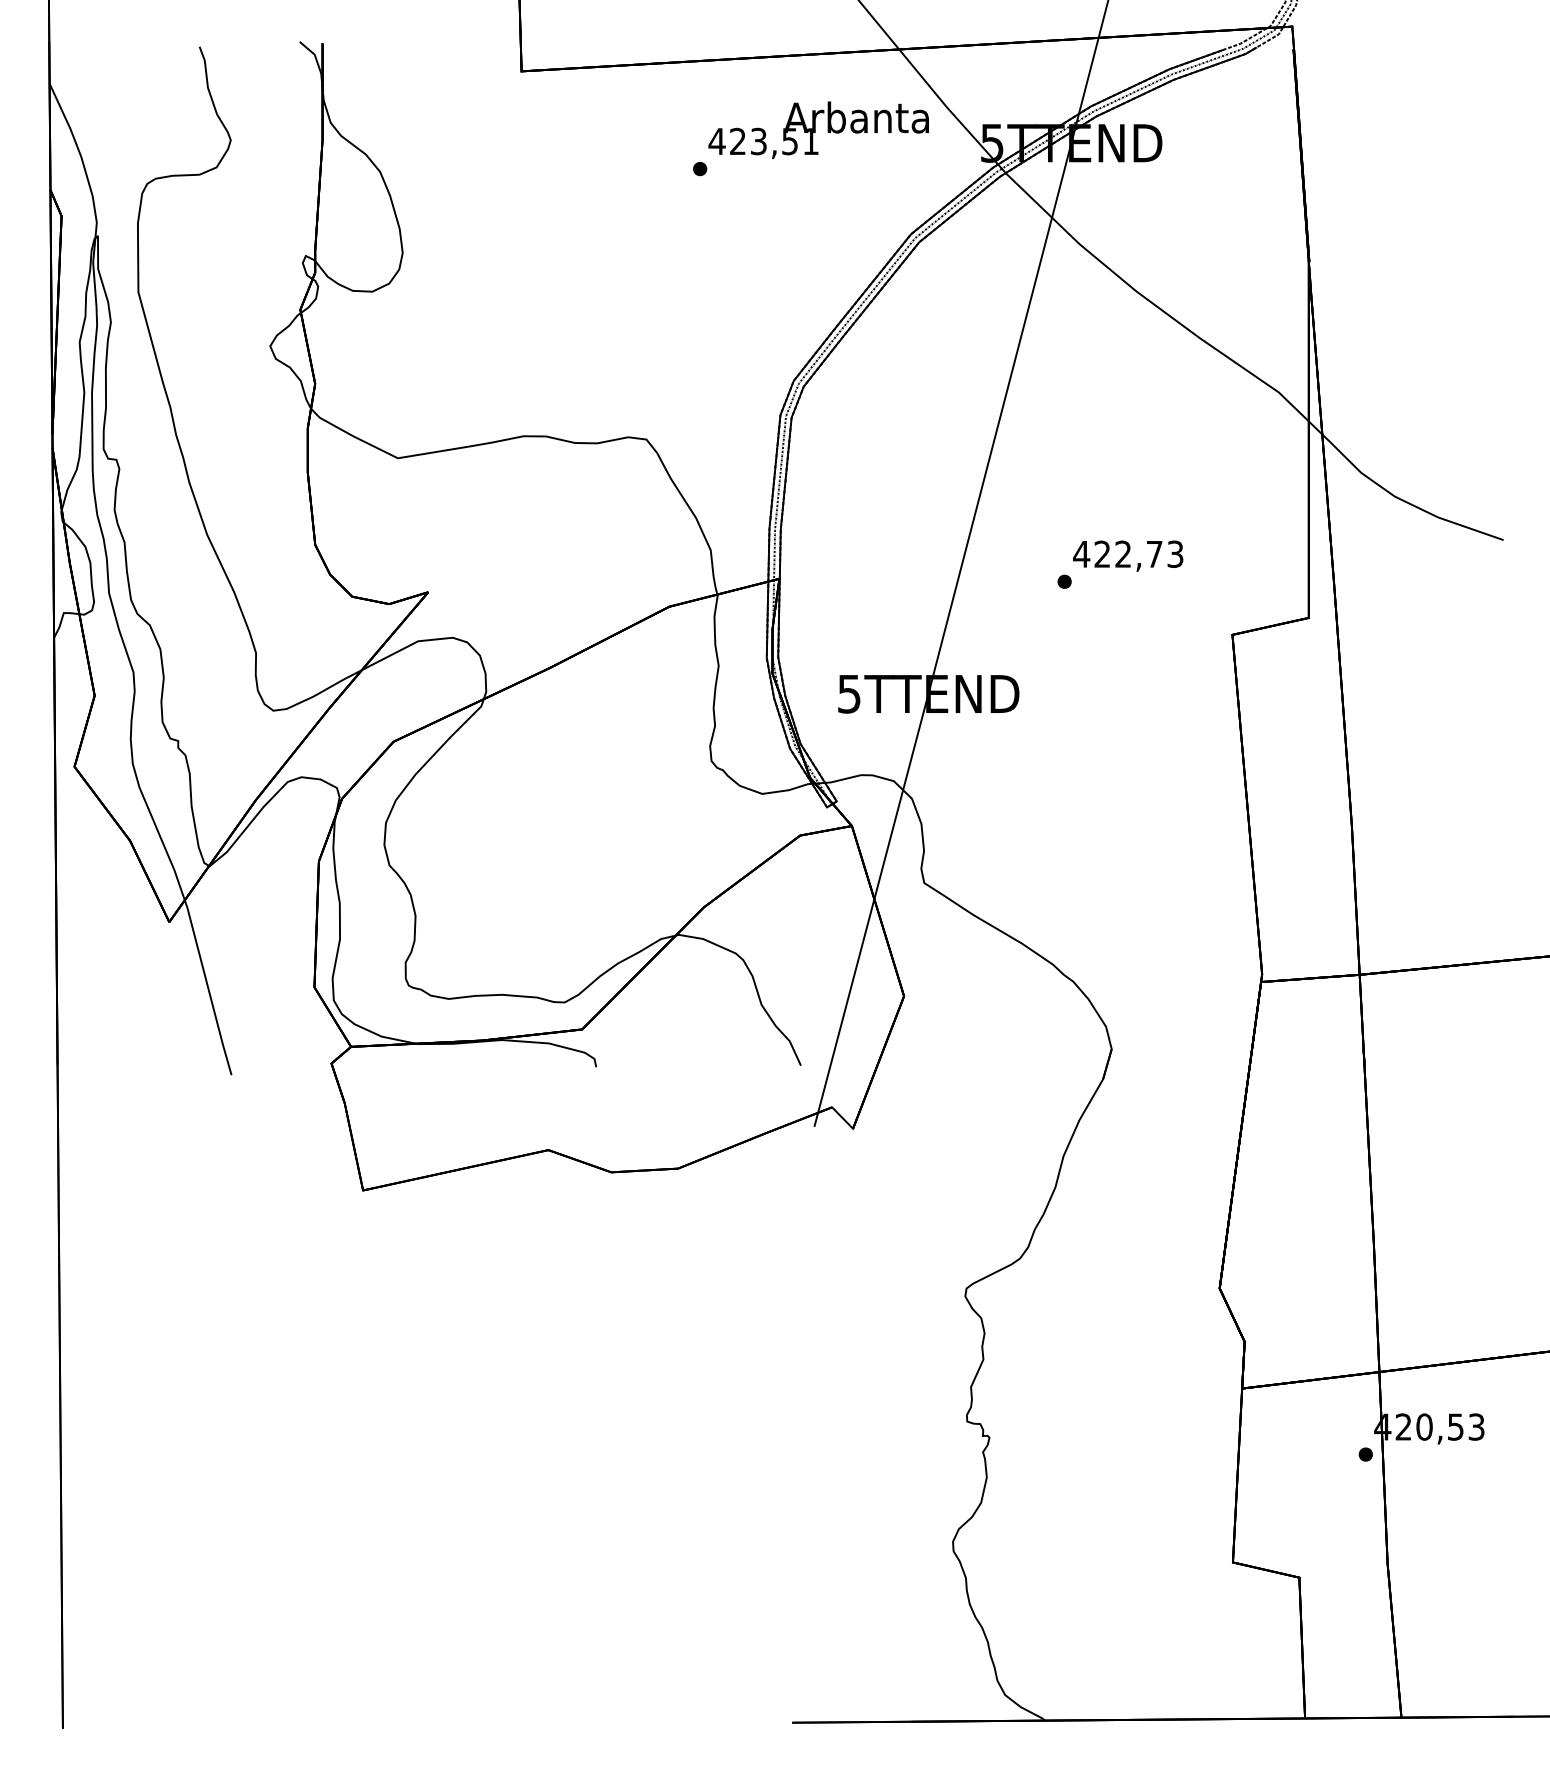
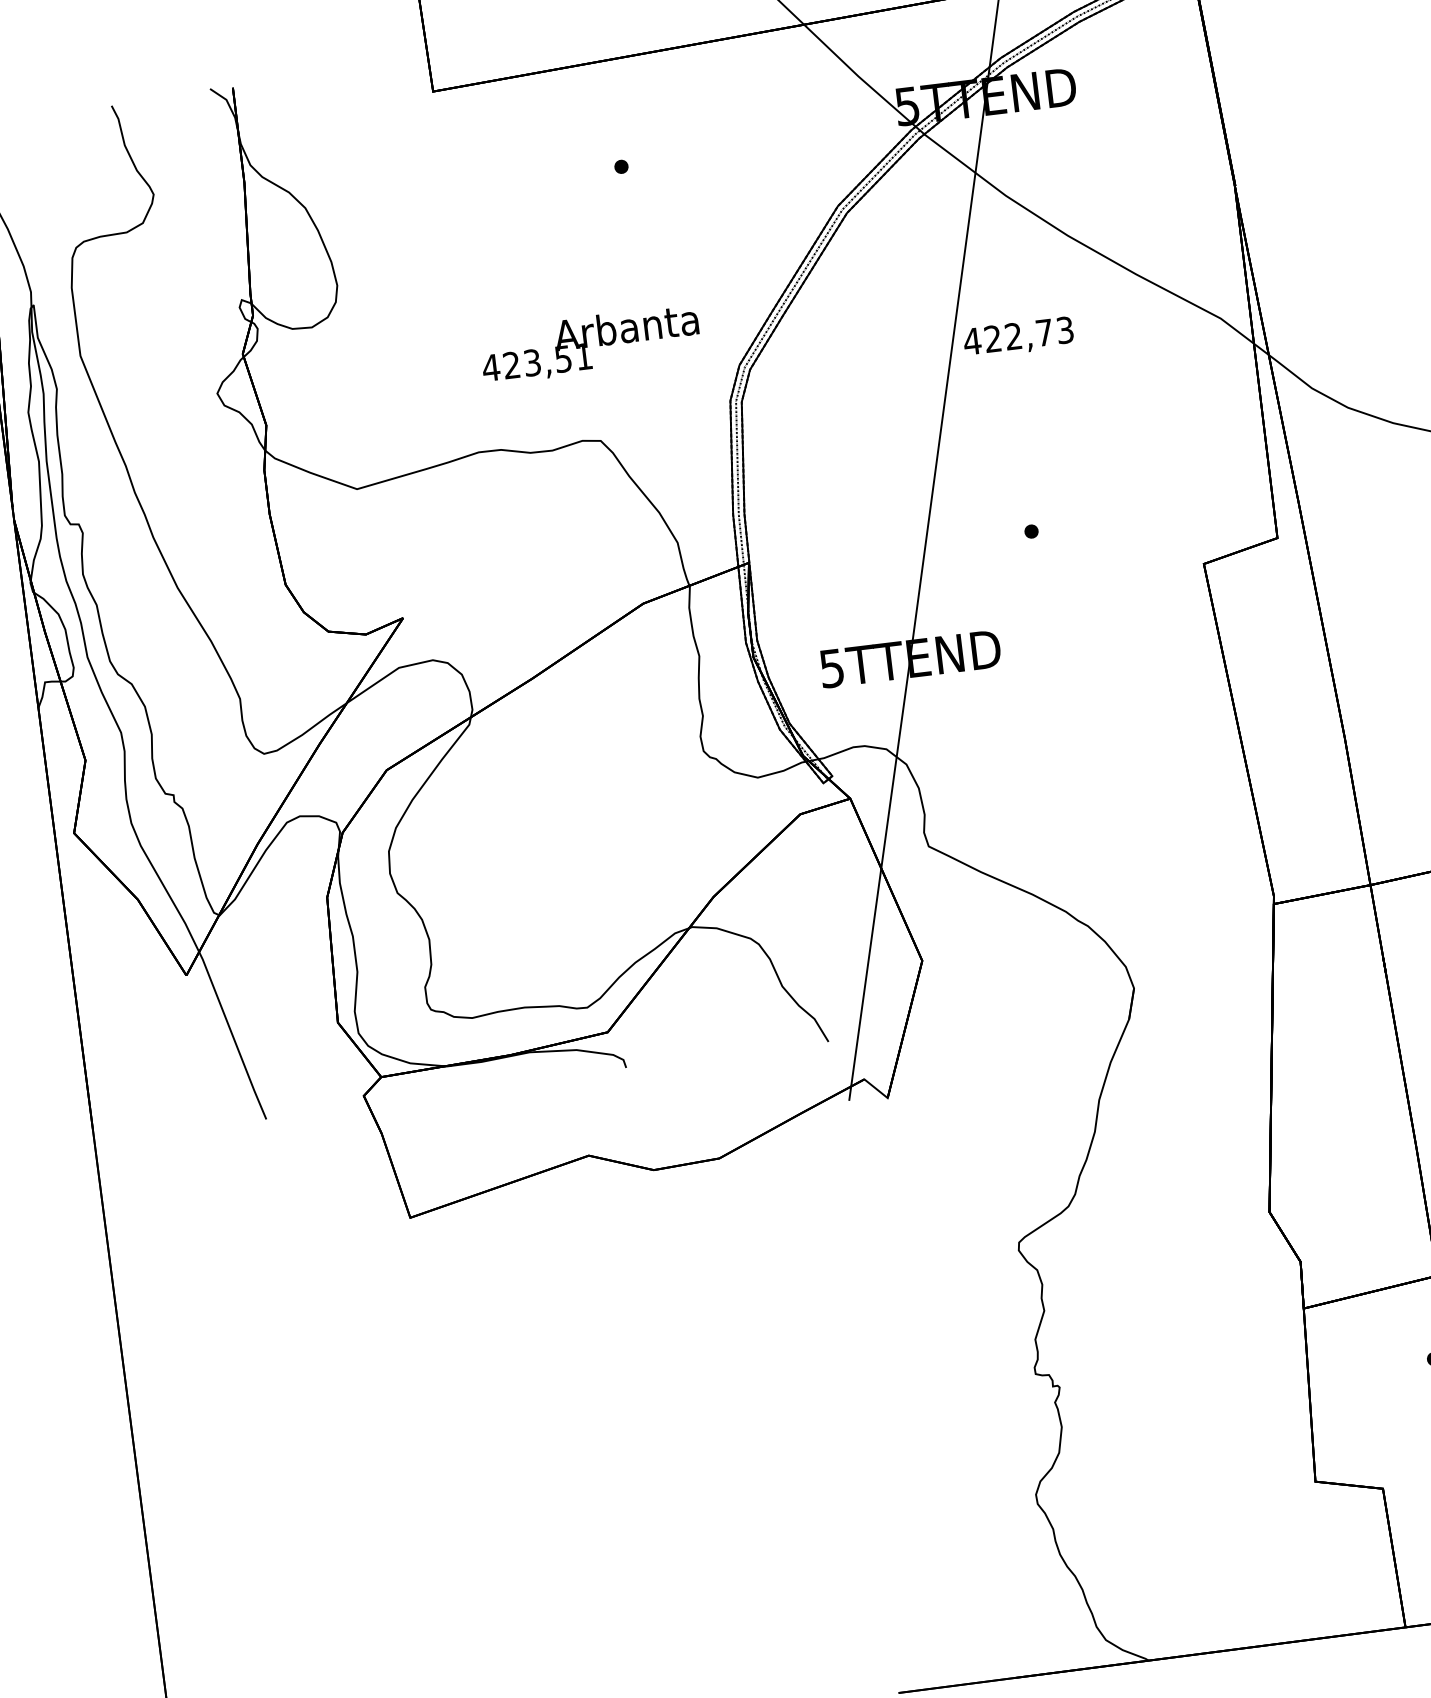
text: (818, 129) -> (590, 343), moved
text: (1128, 555) -> (1018, 337), moved

